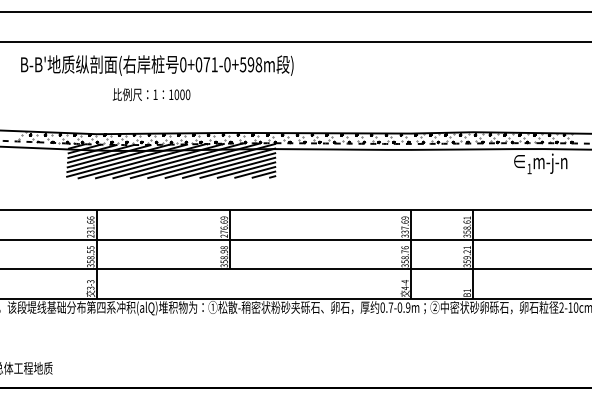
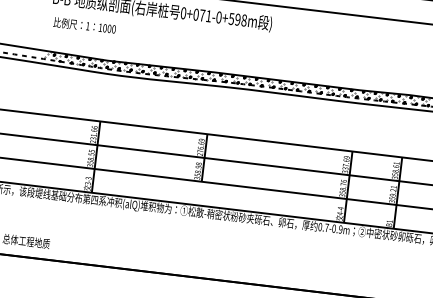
text: (151, 94) -> (84, 25), moved
hatch: (171, 160) -> (164, 88), removed

